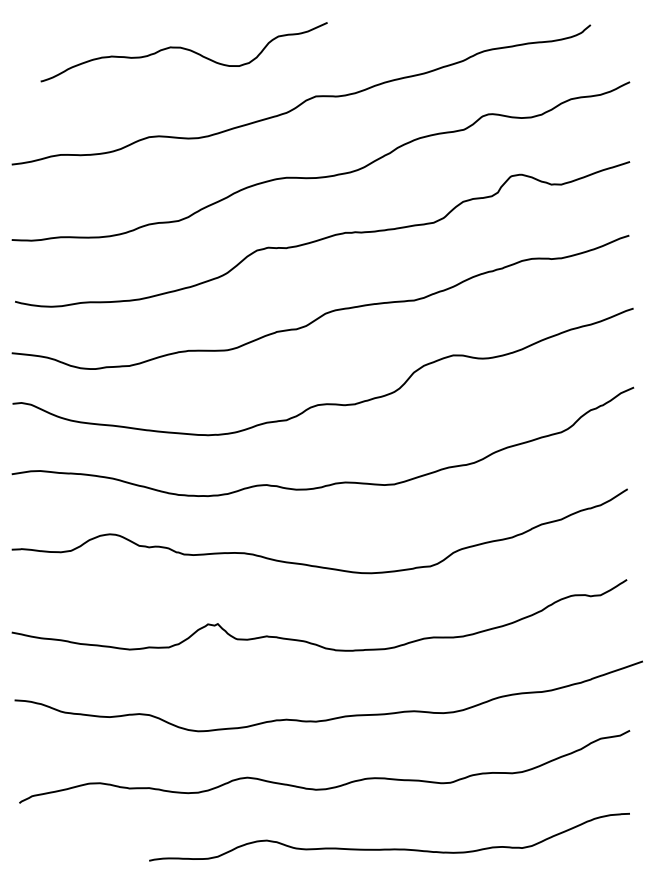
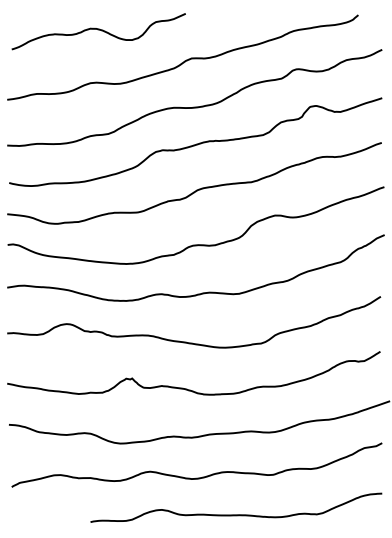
curve: (183, 50) -> (98, 30), moved

